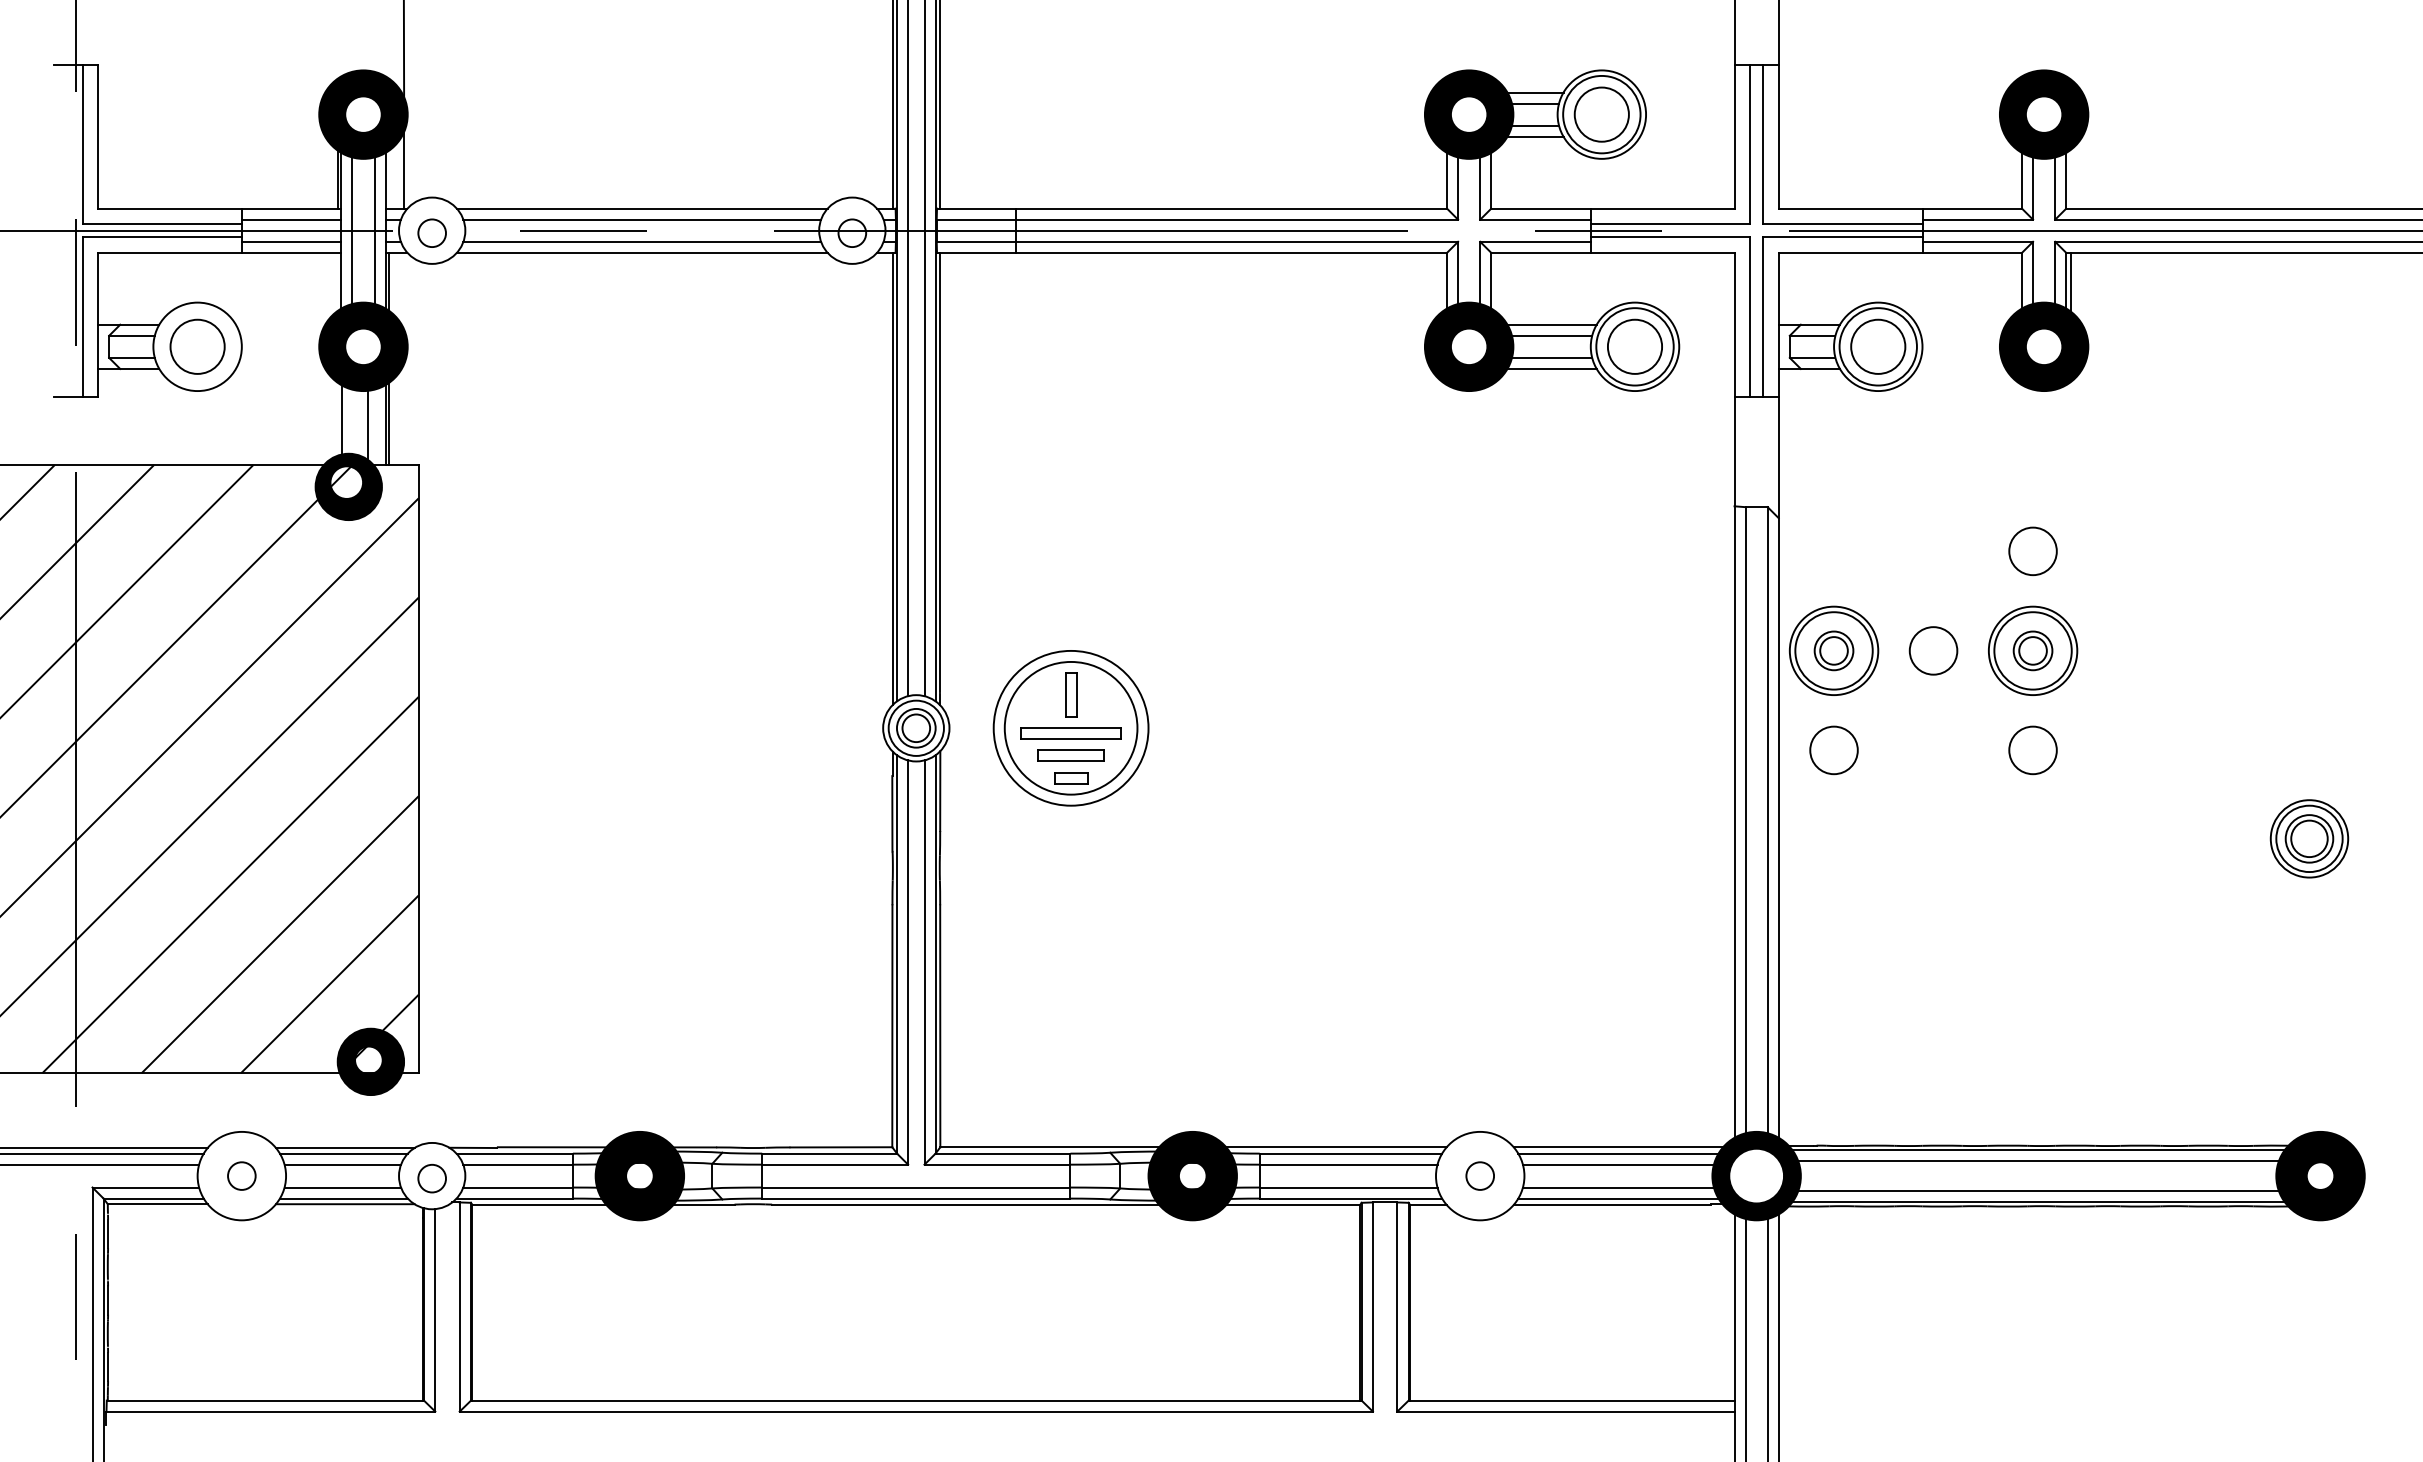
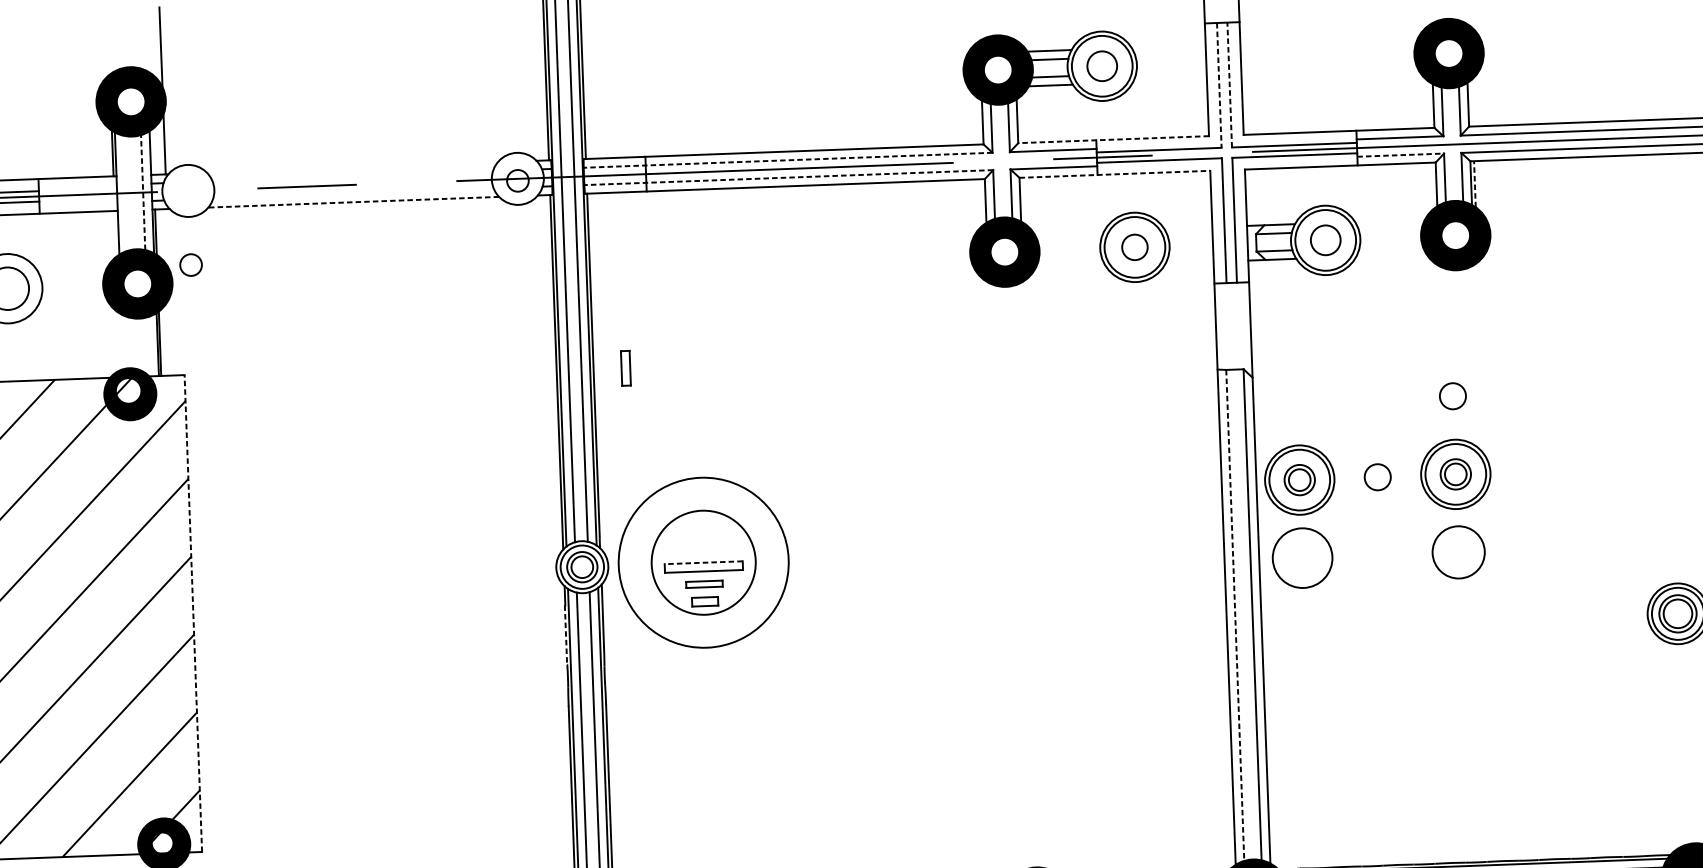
circle: (1601, 114) -> (1101, 66), size x0.7
line: (1750, 144) -> (1219, 85), solid -> dashed
line: (1763, 144) -> (1229, 85), solid -> dashed
line: (641, 208) -> (351, 167), removed
line: (1612, 208) -> (1113, 139), solid -> dashed
line: (291, 219) -> (77, 186), removed
line: (642, 219) -> (352, 176), removed
line: (1197, 219) -> (788, 160), solid -> dashed
line: (352, 230) -> (125, 193), removed
line: (374, 230) -> (143, 192), solid -> dashed
circle: (431, 232) -> (190, 264), moved
line: (291, 241) -> (78, 203), removed
line: (642, 241) -> (353, 193), removed
line: (1197, 241) -> (788, 177), solid -> dashed
line: (1978, 241) -> (1401, 154), solid -> dashed
line: (641, 252) -> (353, 201), solid -> dashed
line: (1612, 252) -> (1114, 174), solid -> dashed
line: (2070, 281) -> (1474, 183), solid -> dashed
line: (1551, 324) -> (1068, 232), removed
line: (1551, 335) -> (1069, 240), removed
circle: (1634, 346) -> (1134, 247), size x0.6
circle: (1878, 346) -> (1325, 240), size x0.7
line: (1551, 357) -> (1069, 258), removed
line: (1551, 368) -> (1070, 266), removed
line: (341, 419) -> (122, 341), removed
line: (367, 424) -> (143, 344), removed
circle: (2032, 550) -> (1452, 395), size x0.7
circle: (1933, 650) -> (1377, 476), size x0.7
part: (1071, 694) -> (626, 367), moved
circle: (1070, 727) -> (703, 562), size x1.4
line: (1071, 728) -> (704, 562), solid -> dashed
circle: (1833, 750) -> (1302, 558), size x1.6
circle: (2032, 750) -> (1458, 552), size x1.4
part: (1070, 755) -> (704, 584), size x0.7
line: (418, 768) -> (193, 613), solid -> dashed
line: (892, 813) -> (566, 634), solid -> dashed
line: (1745, 820) -> (1235, 615), solid -> dashed

